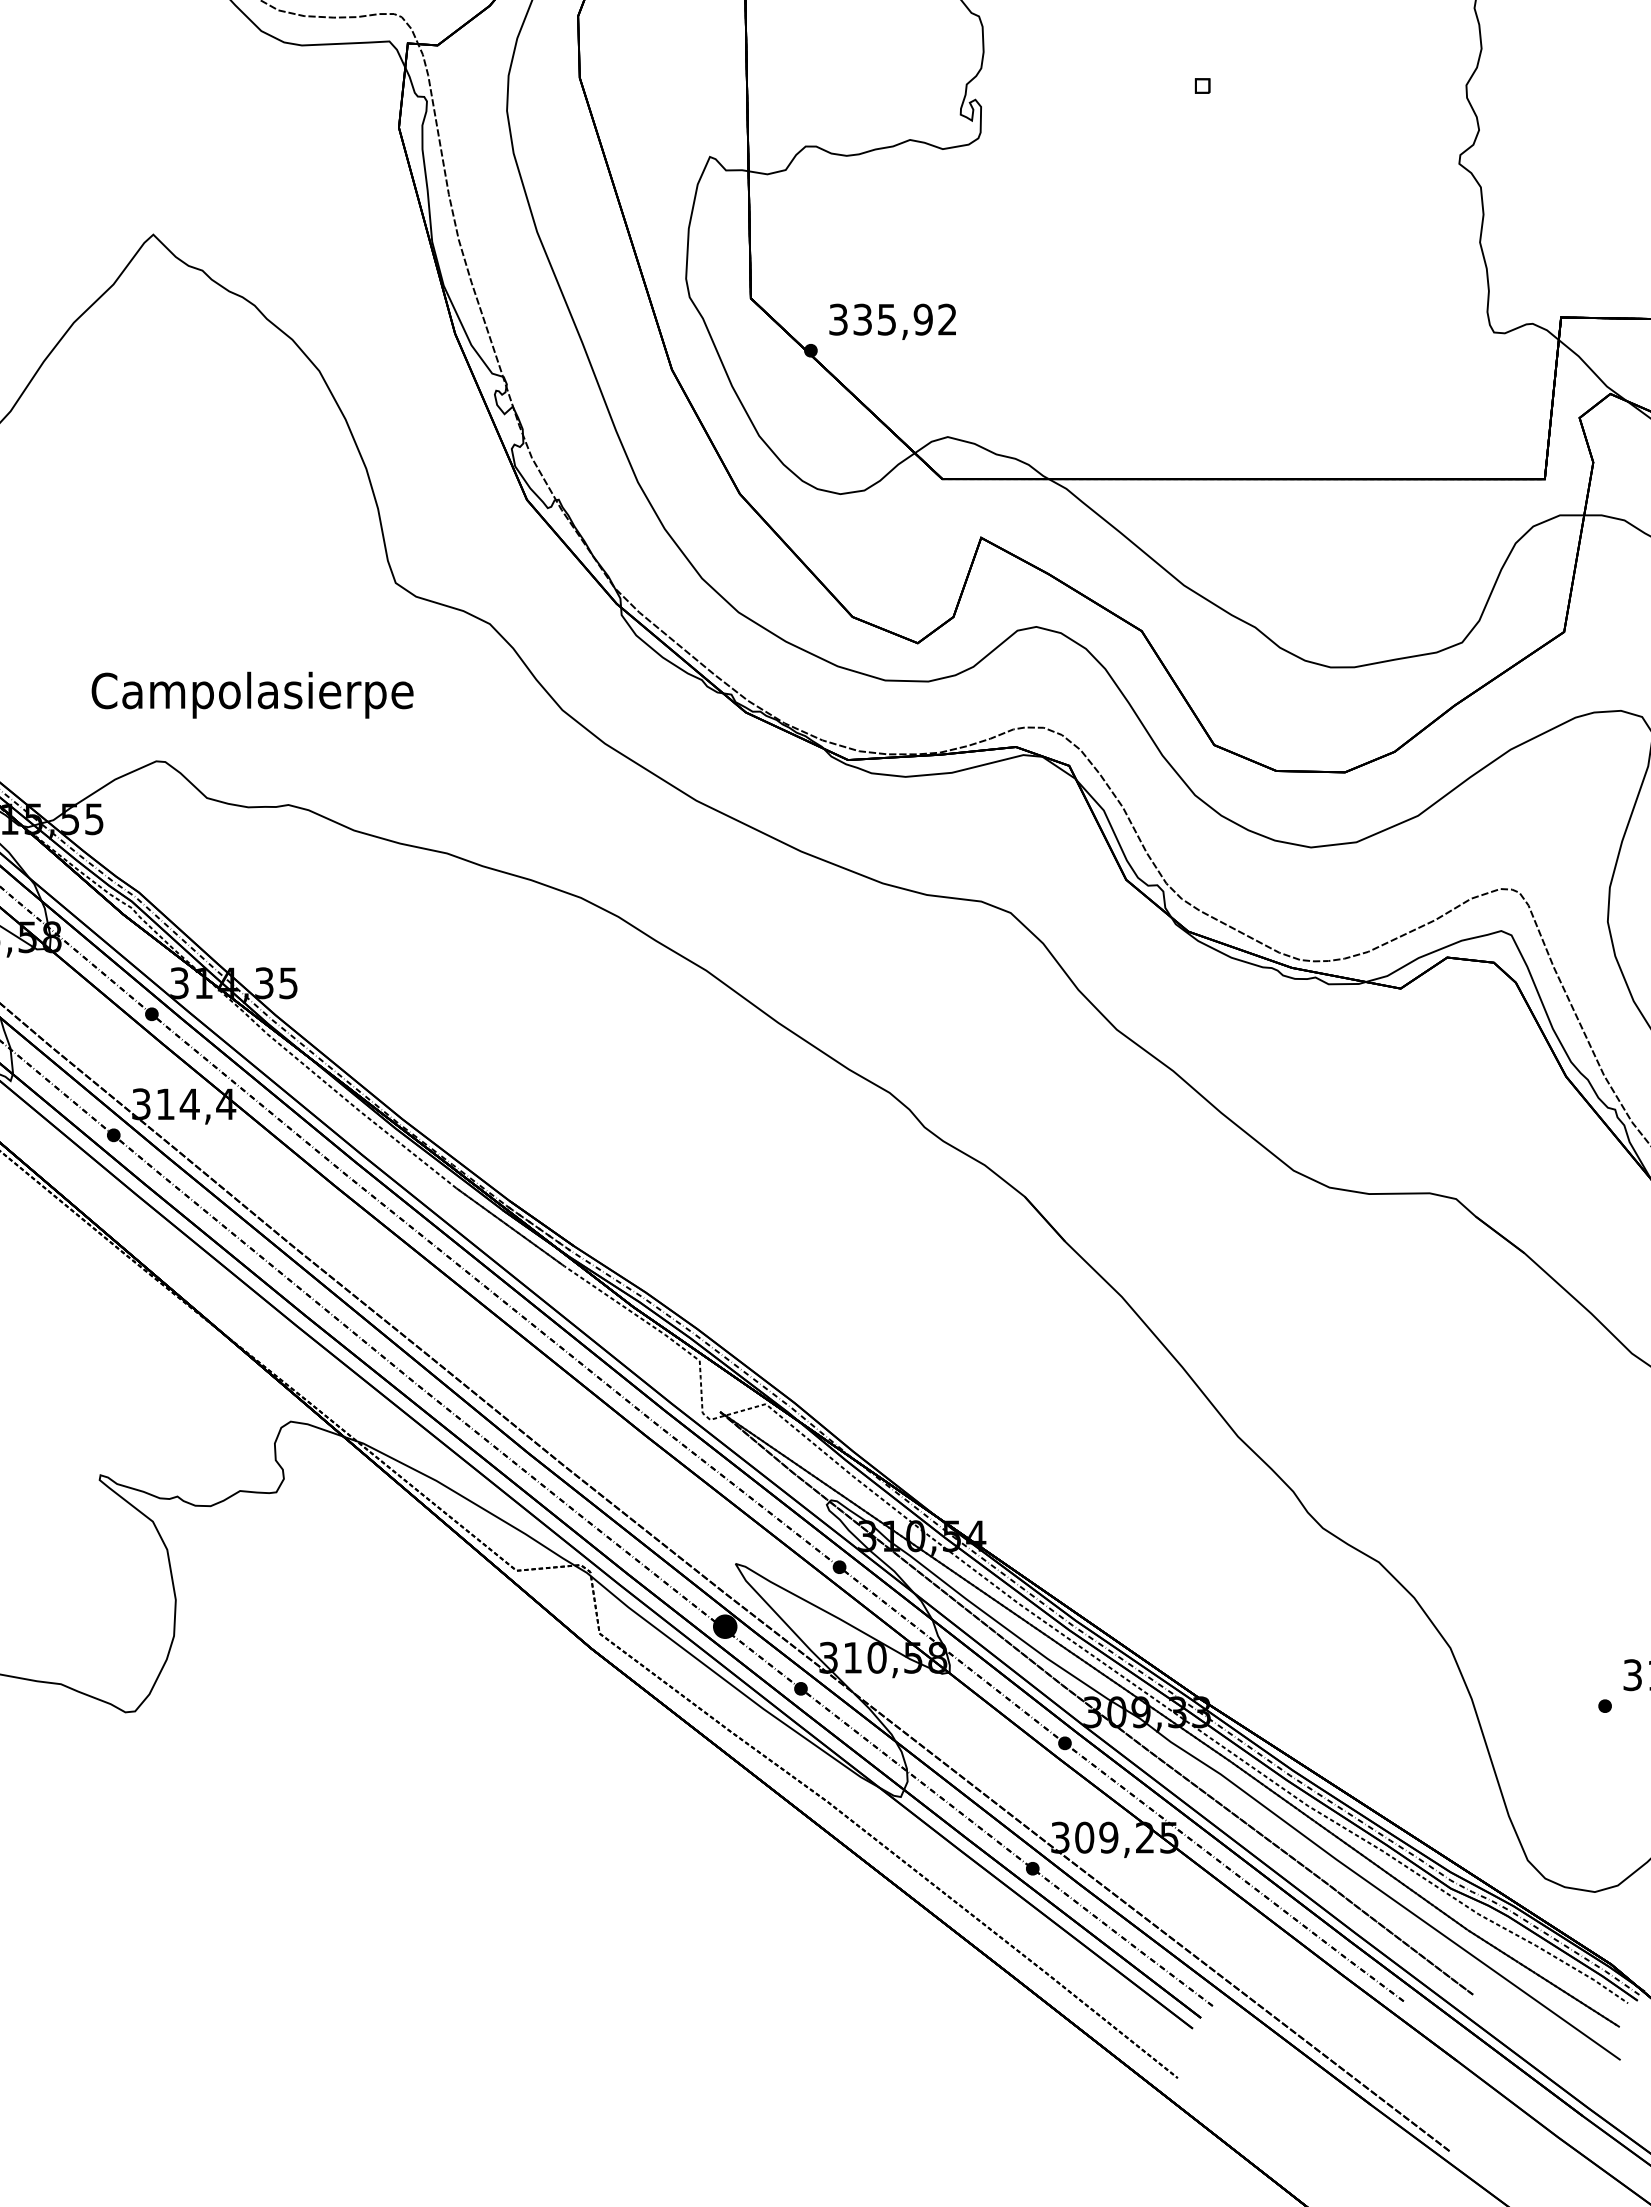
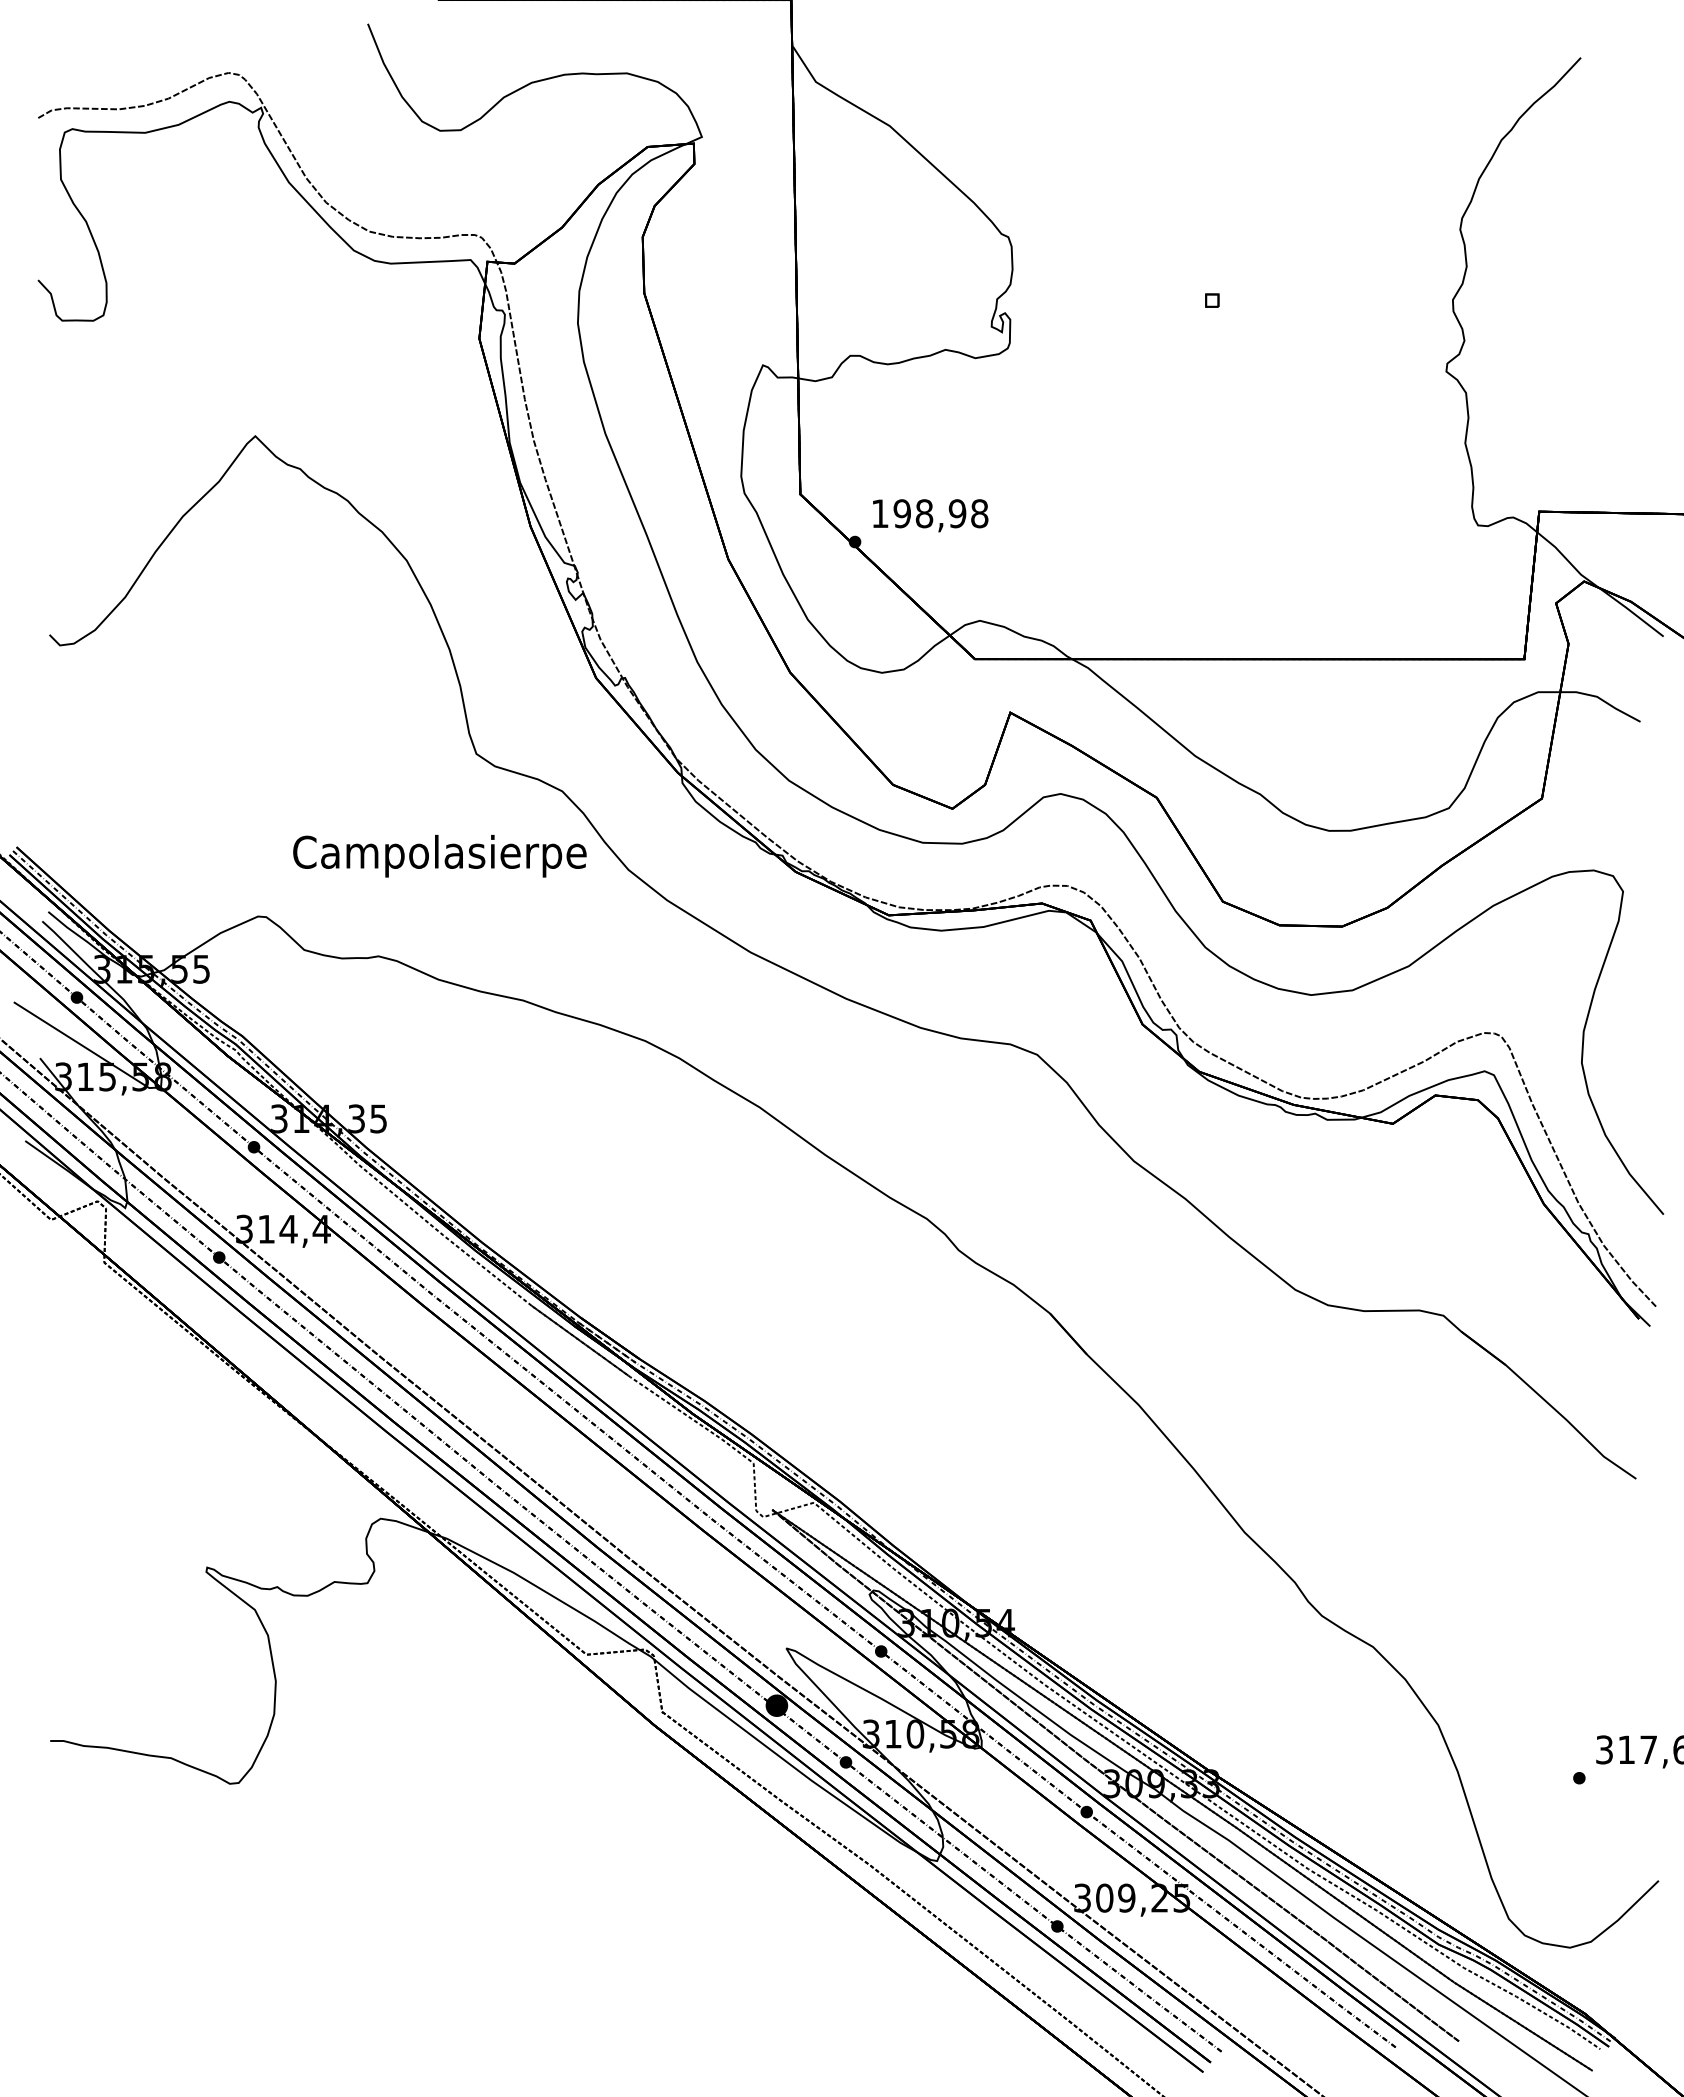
text: (893, 319) -> (930, 513), 335,92 -> 198,98
text: (252, 695) -> (439, 856), moved

